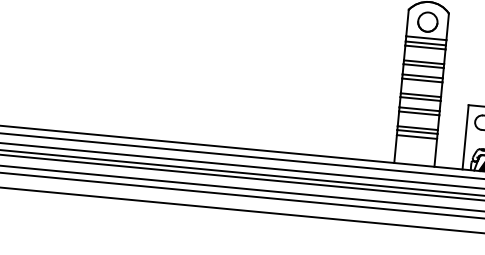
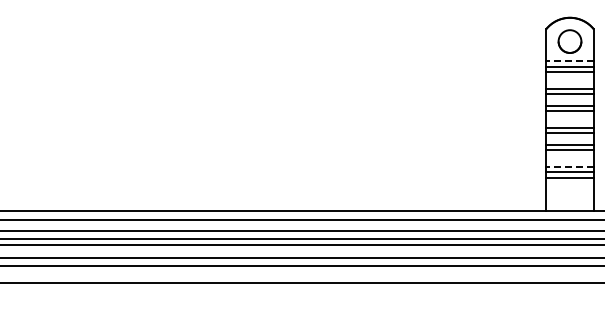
line: (426, 38) -> (570, 60), solid -> dashed
line: (418, 128) -> (570, 167), solid -> dashed

